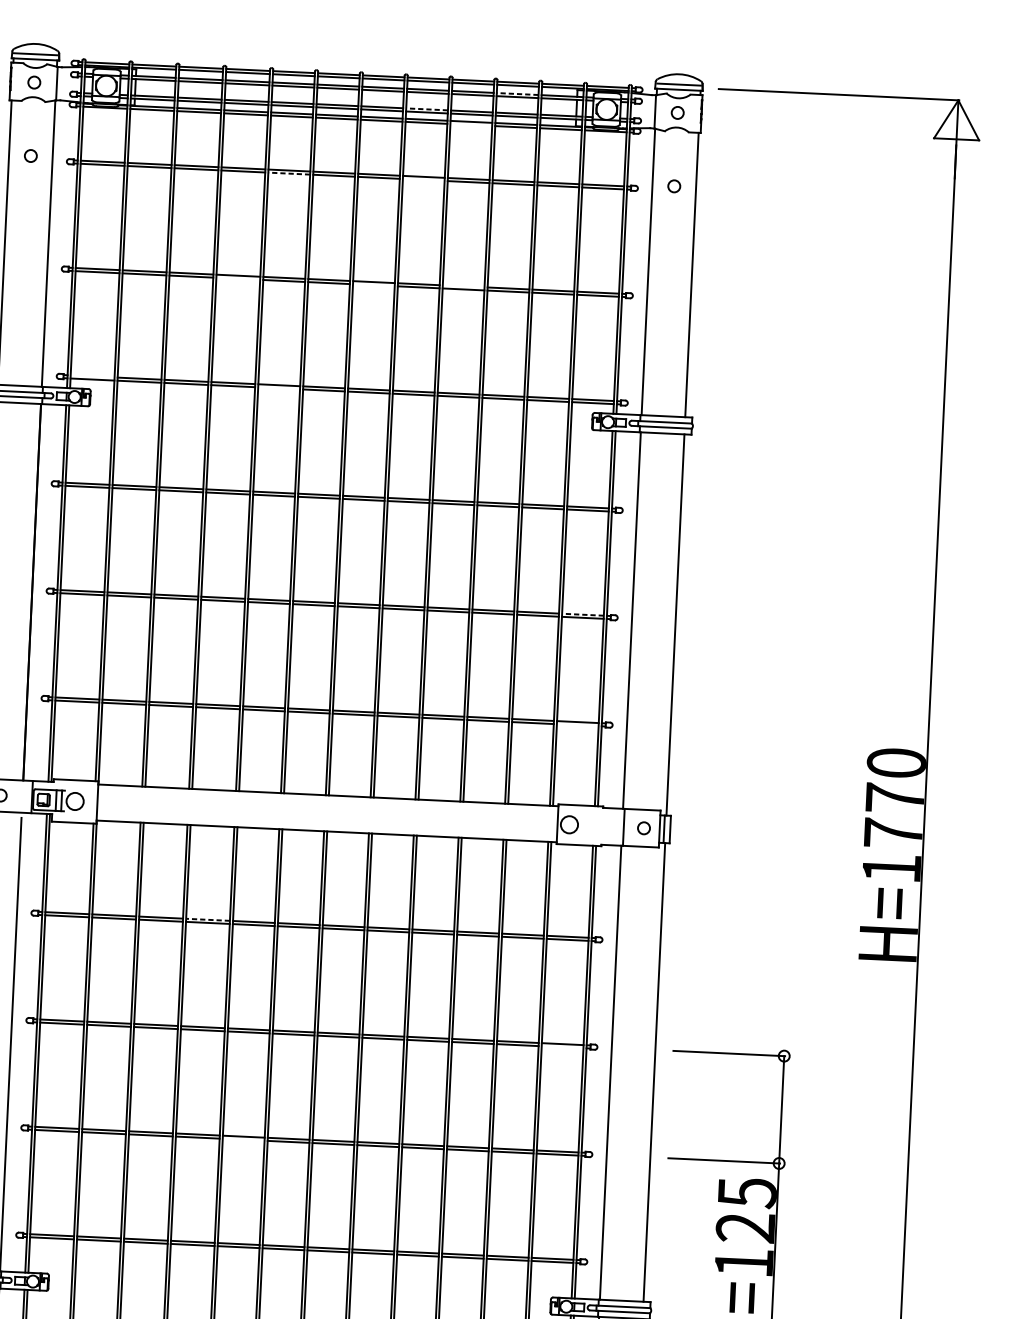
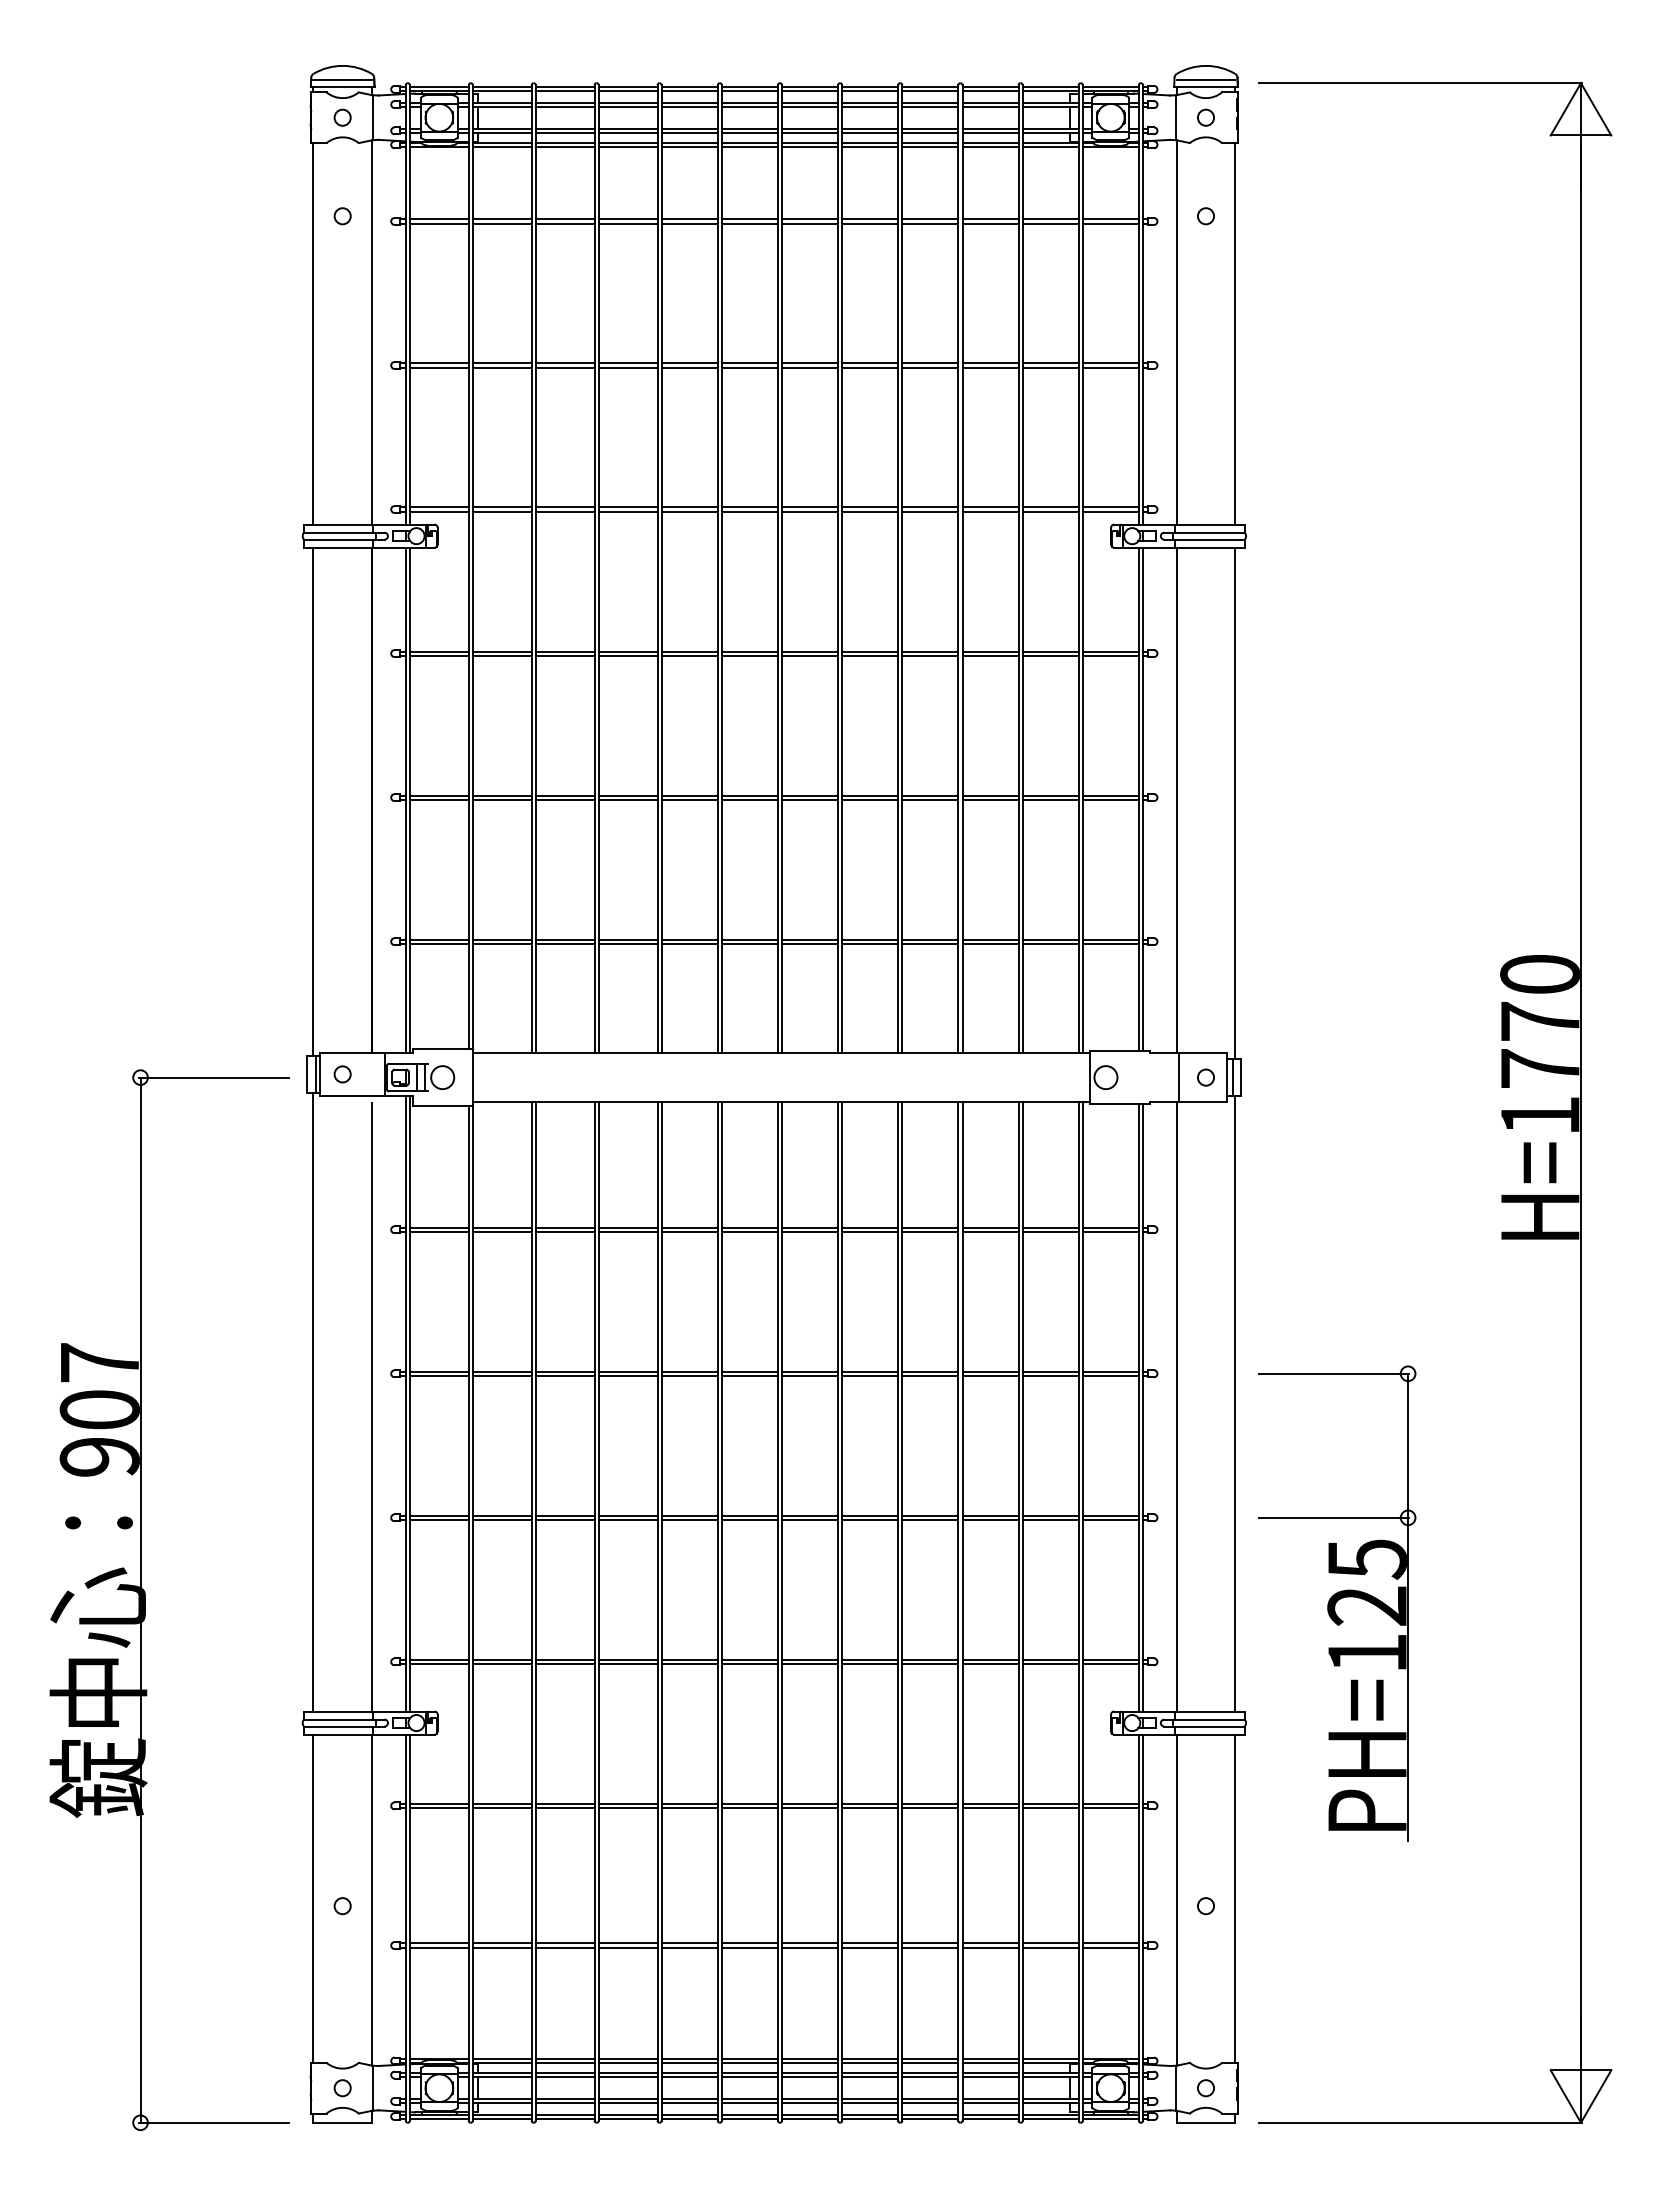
line: (517, 94) -> (990, 102), dashed -> solid
line: (426, 109) -> (869, 128), dashed -> solid
line: (471, 124) -> (930, 146), added
line: (289, 173) -> (689, 223), dashed -> solid
line: (423, 179) -> (870, 223), added
line: (237, 278) -> (627, 367), added
line: (374, 285) -> (810, 367), added
line: (463, 286) -> (930, 363), added
line: (92, 376) -> (438, 507), added
line: (278, 388) -> (689, 511), added
line: (582, 614) -> (1110, 795), dashed -> solid
line: (577, 724) -> (1110, 943), added
line: (207, 919) -> (627, 1227), dashed -> solid
line: (562, 1046) -> (1110, 1375), added
line: (243, 1139) -> (689, 1519), added

